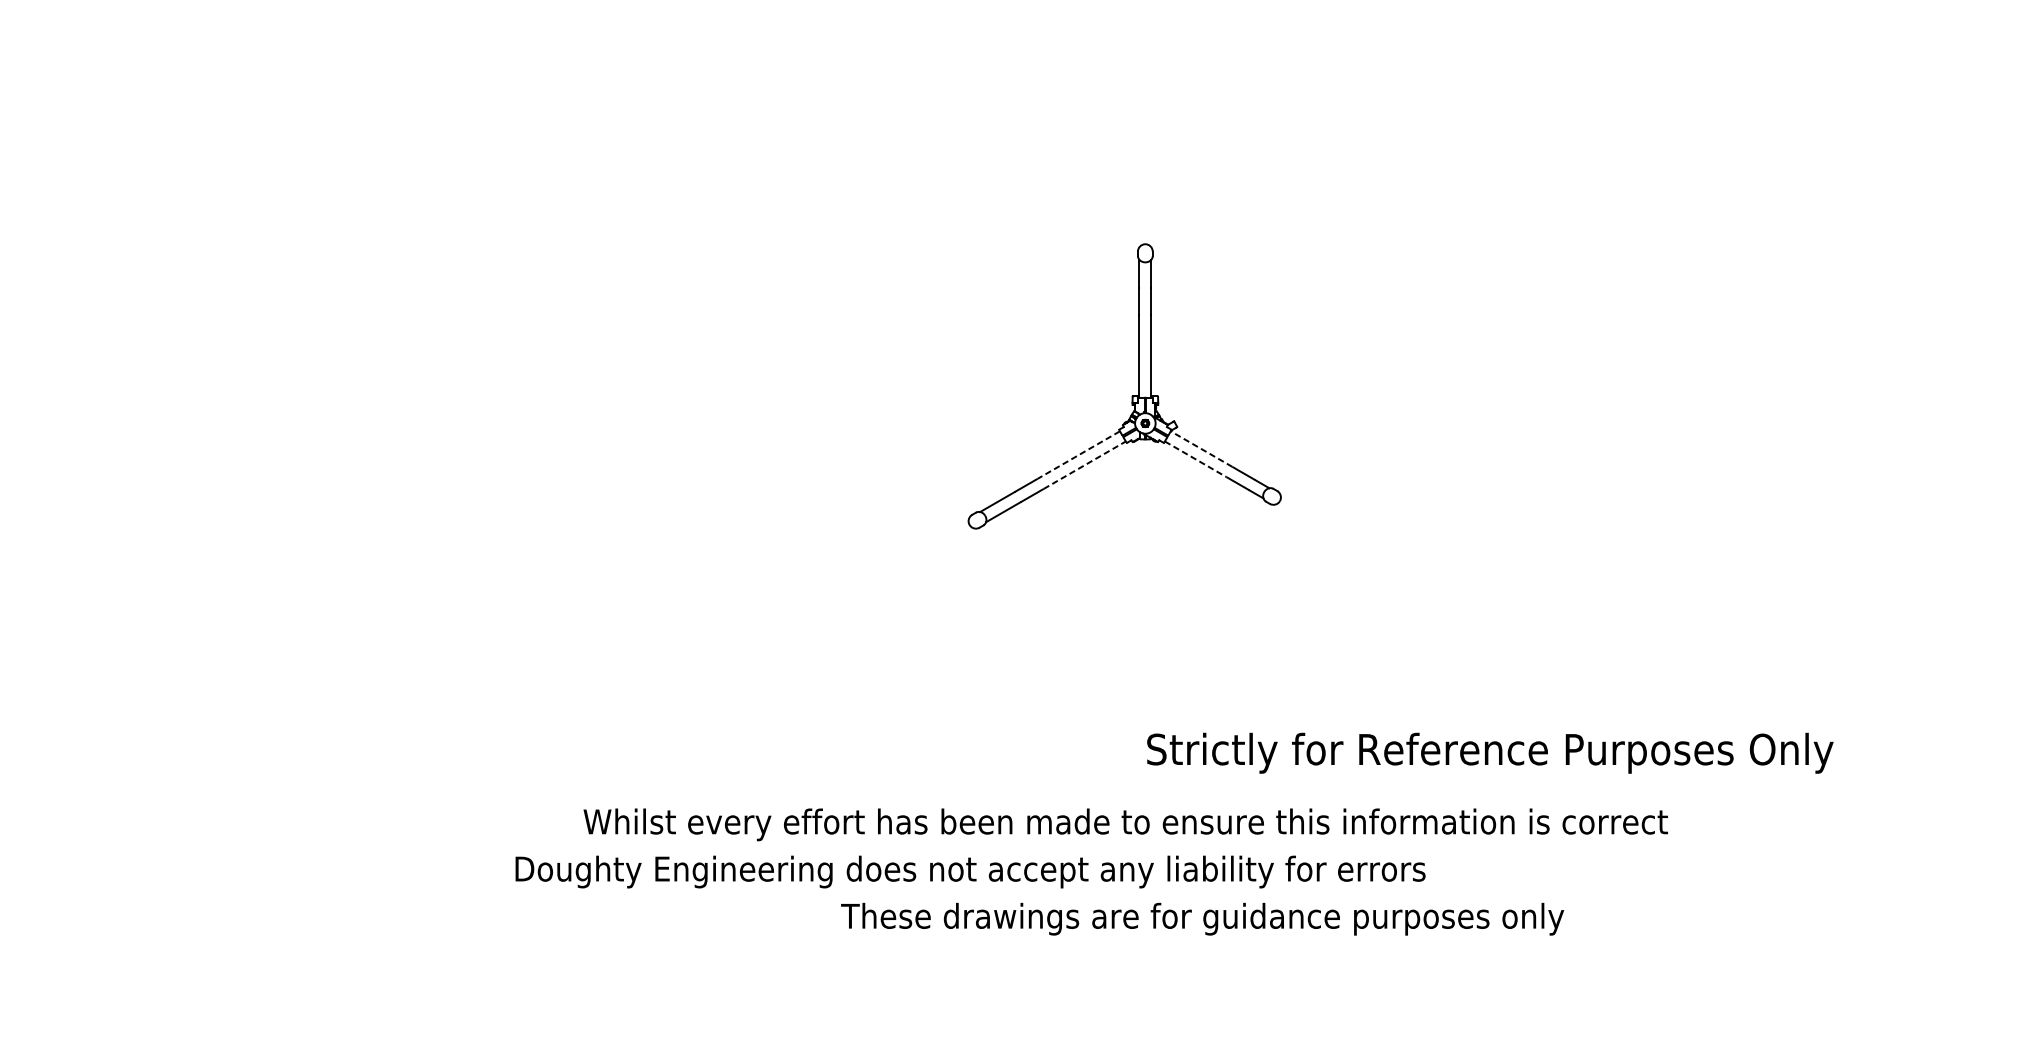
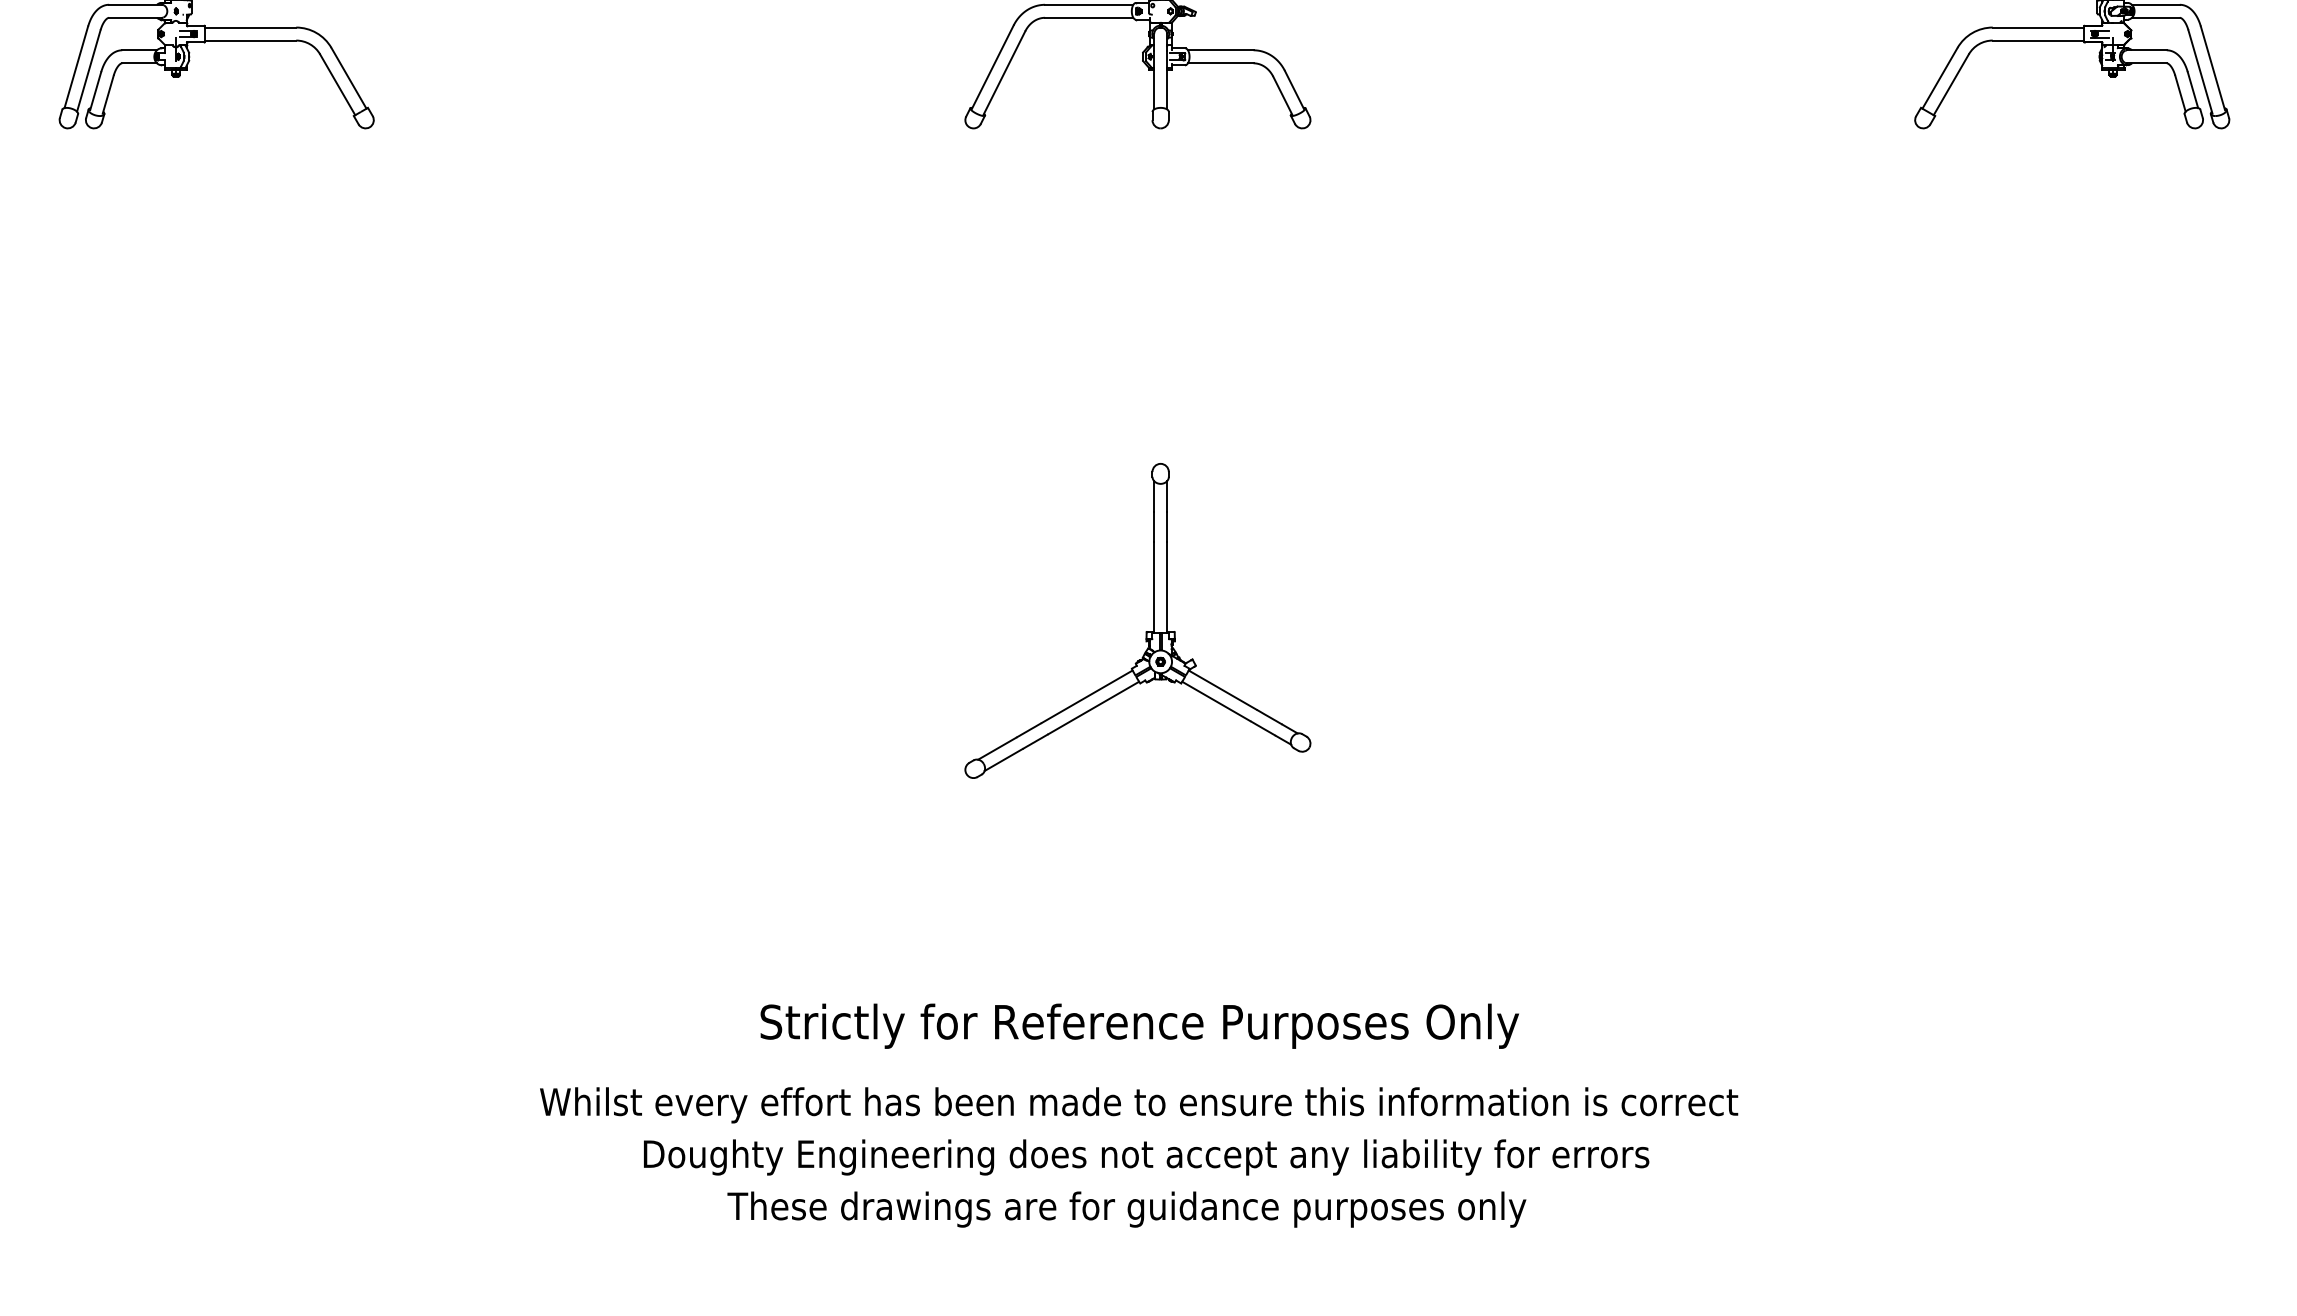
line: (1201, 448) -> (1222, 689), dashed -> solid
line: (1078, 455) -> (1086, 697), dashed -> solid
line: (1195, 459) -> (1216, 701), dashed -> solid
line: (1085, 464) -> (1094, 707), dashed -> solid
text: (1490, 752) -> (1139, 1025), moved
text: (970, 872) -> (1146, 1157), moved
text: (1202, 919) -> (1126, 1209), moved

